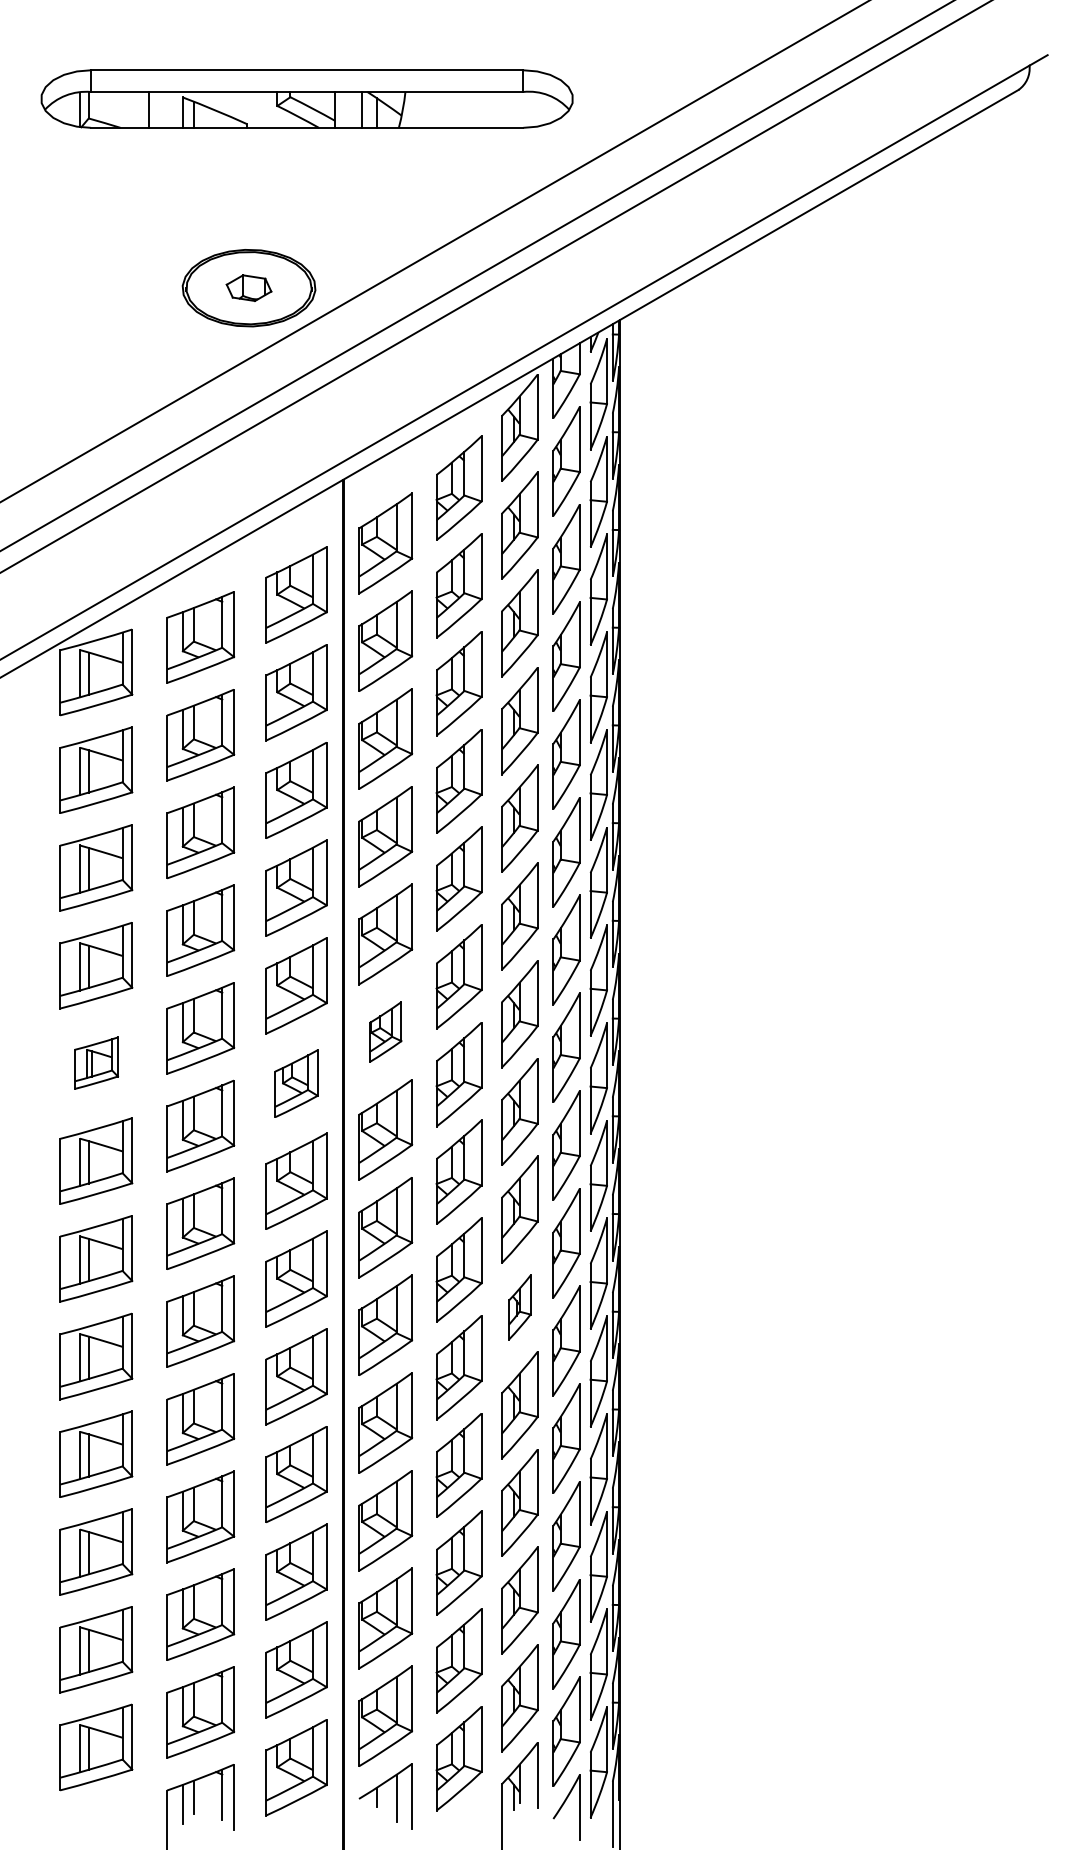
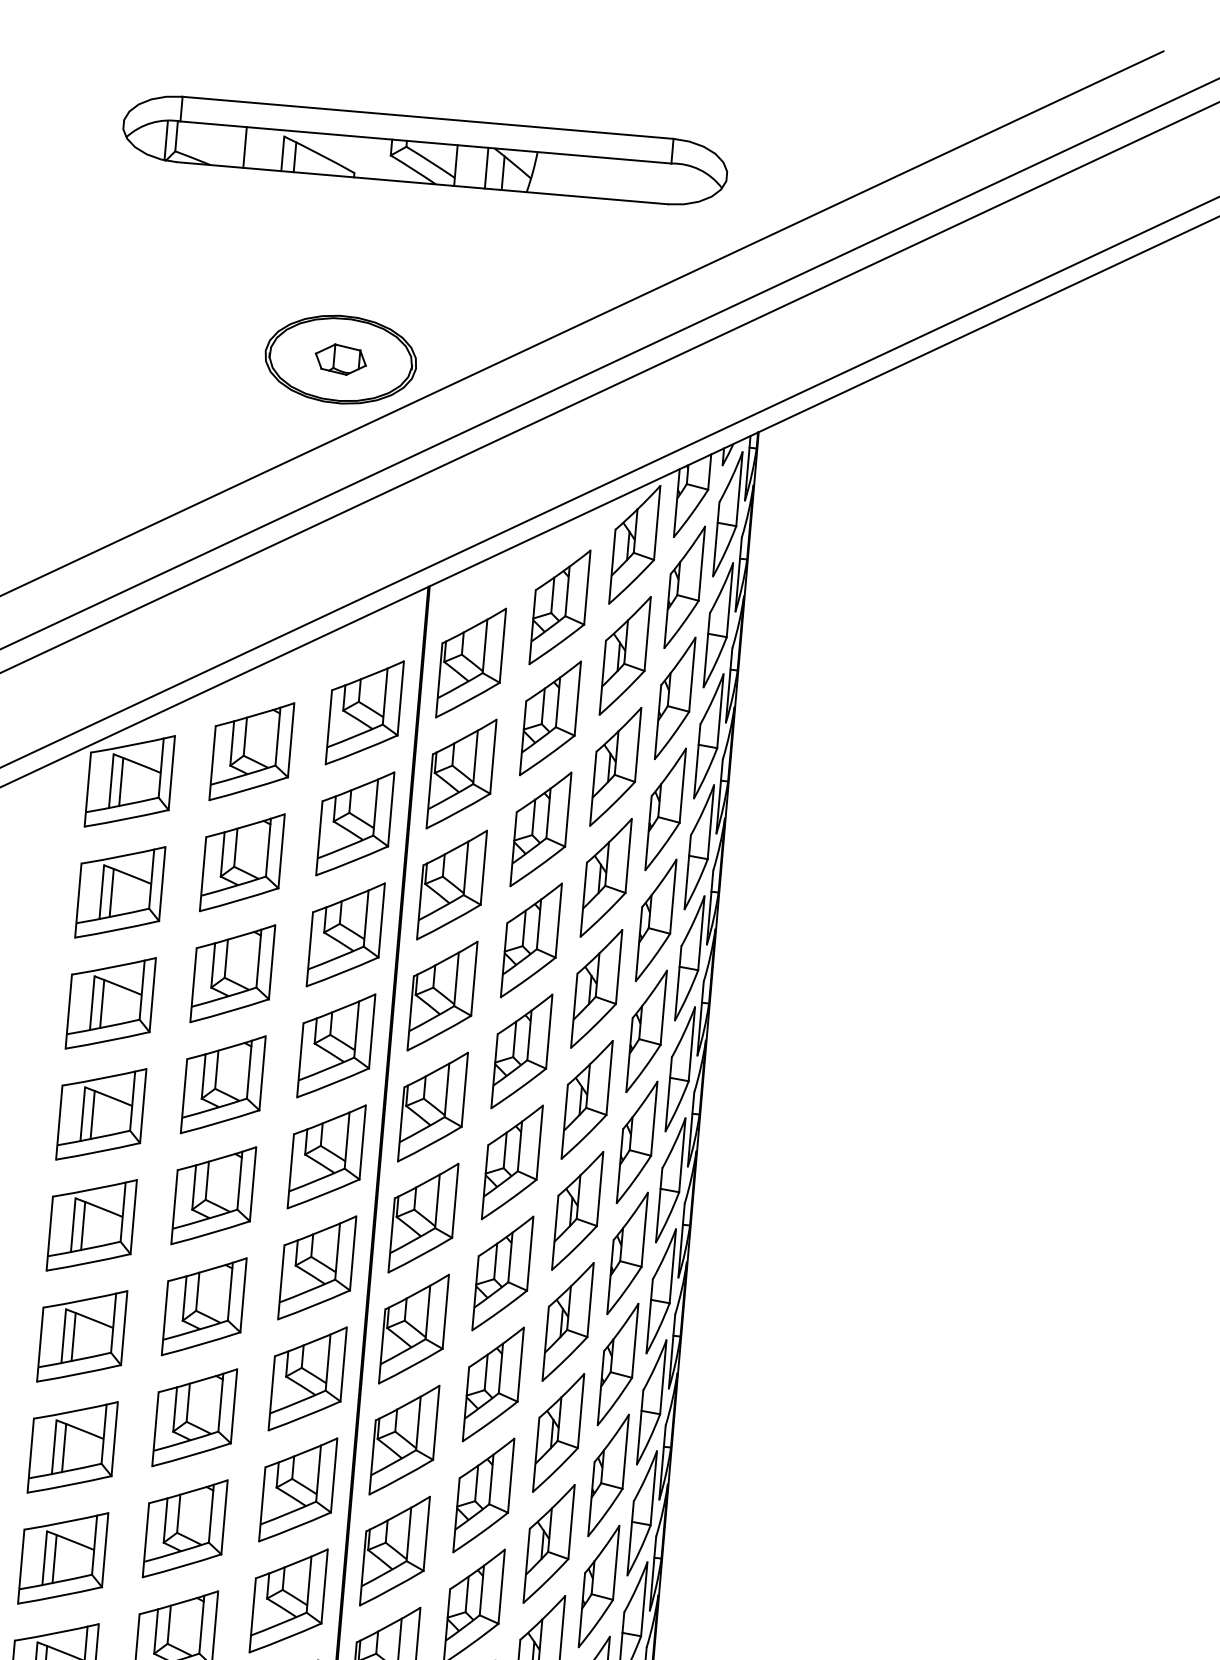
part: (385, 1031) -> (423, 1217), size x1.67
part: (96, 1062) -> (92, 1224), size x1.67
part: (296, 1083) -> (317, 1267), size x1.43
part: (519, 1307) -> (548, 1543), size x1.67

